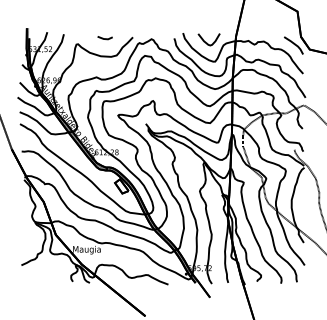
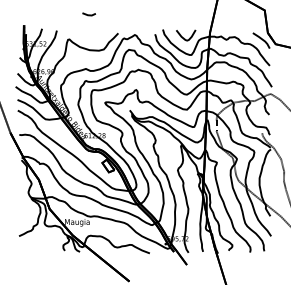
line: (104, 38) -> (88, 14), moved

